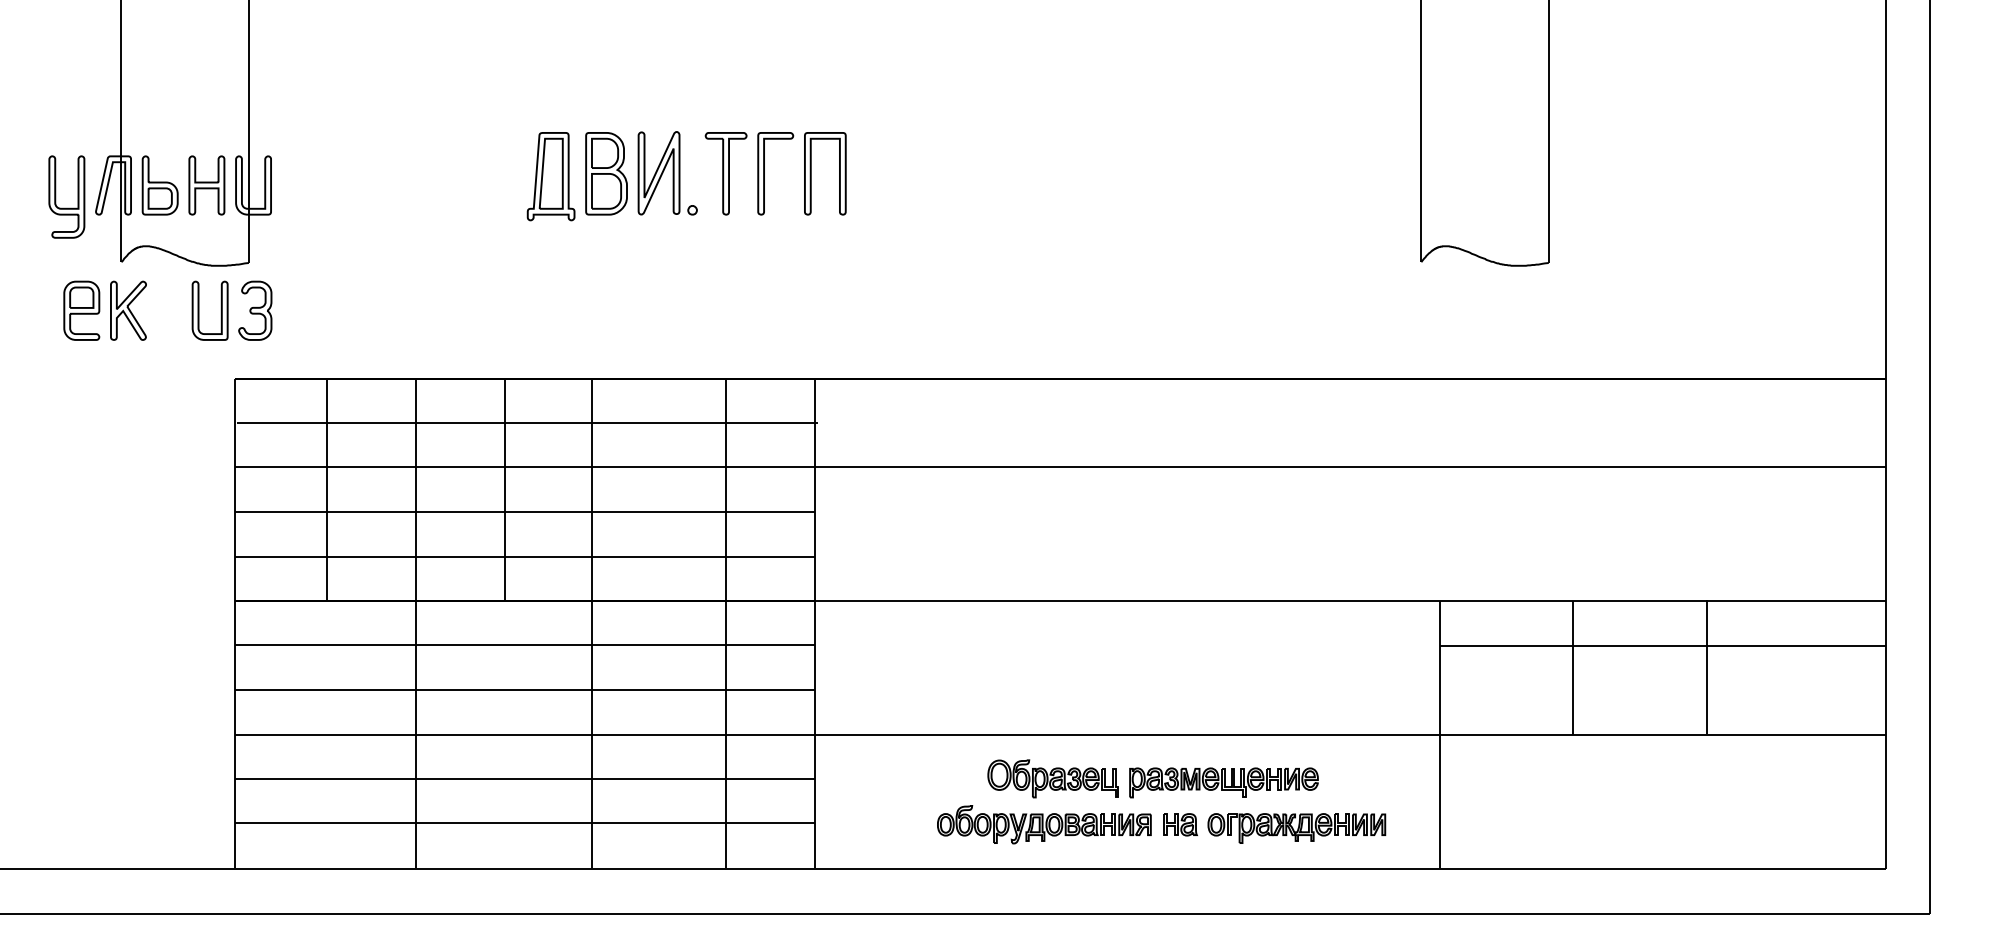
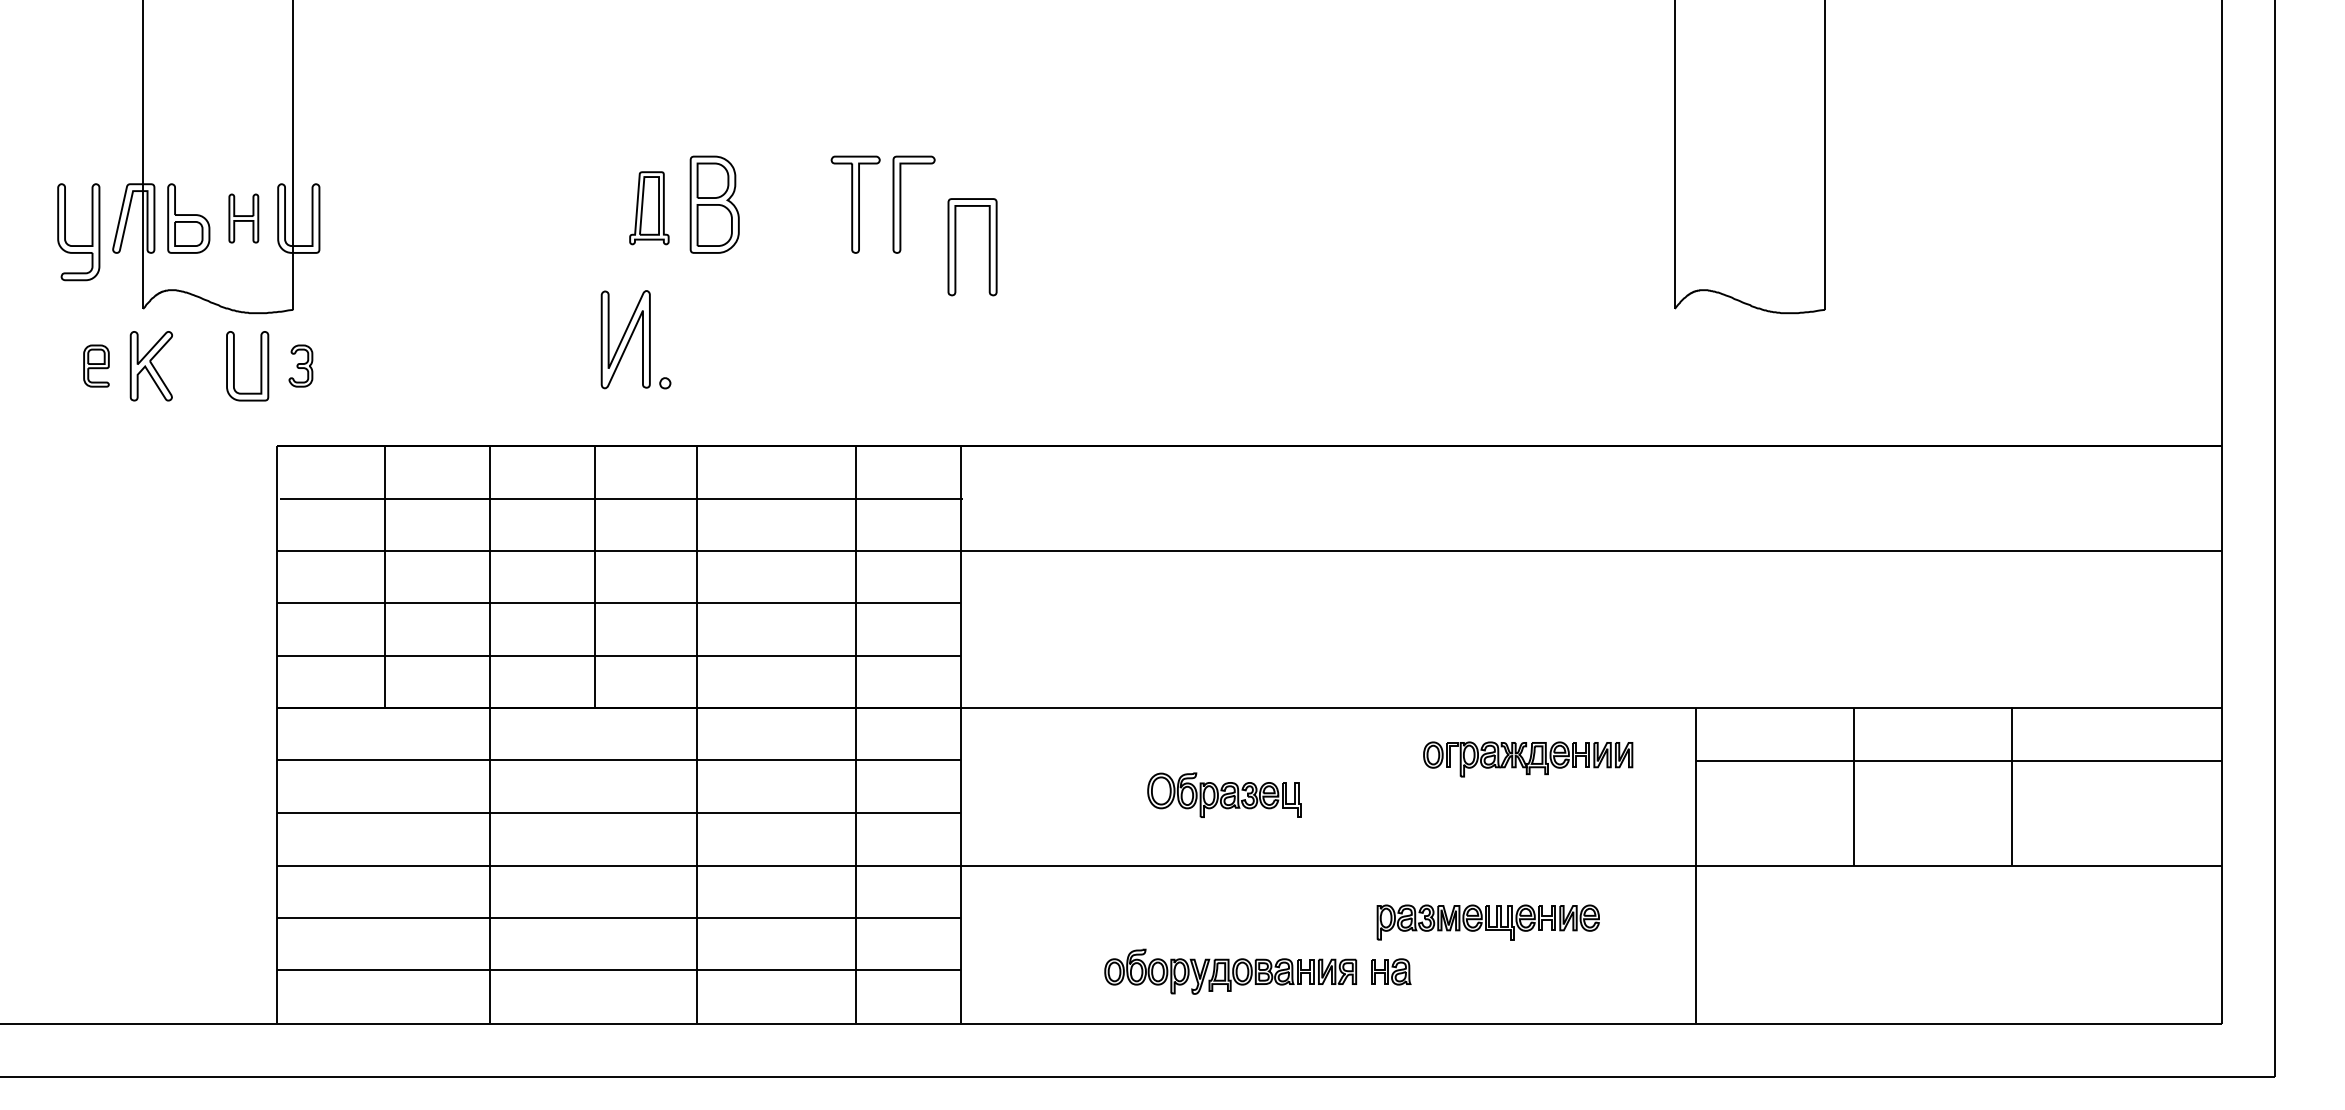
part: (667, 173) -> (635, 339), moved
part: (811, 173) -> (956, 246), moved
part: (550, 176) -> (648, 207), size x0.7
part: (206, 185) -> (243, 218), size x0.7
part: (81, 310) -> (96, 365), size x0.6
part: (255, 310) -> (301, 365), size x0.6
part: (1052, 778) -> (1223, 794), moved
part: (1223, 782) -> (1487, 922), moved
part: (1296, 828) -> (1527, 759), moved

